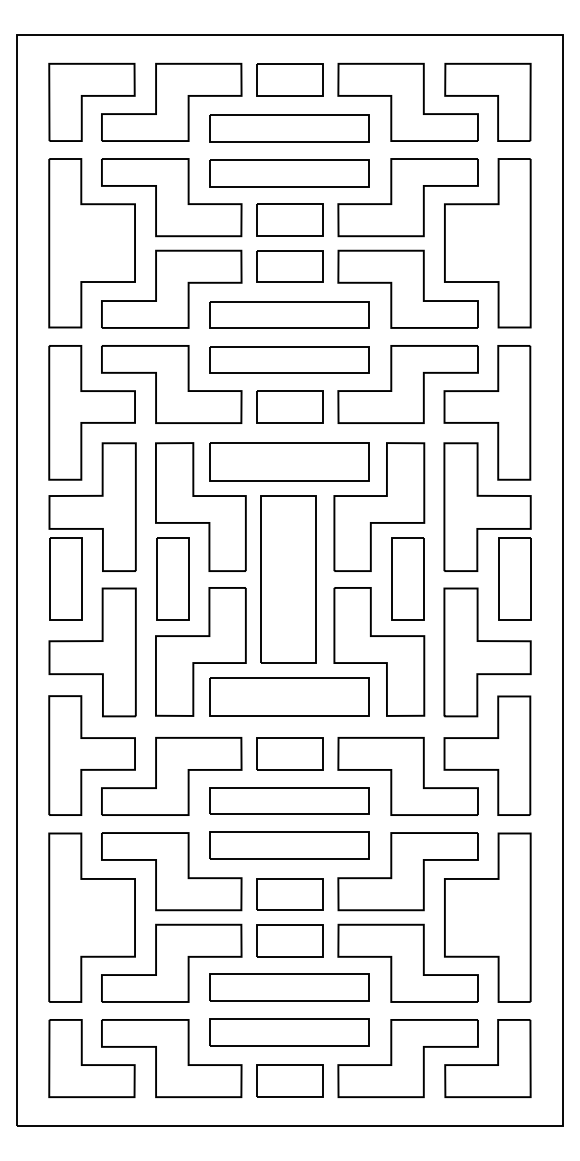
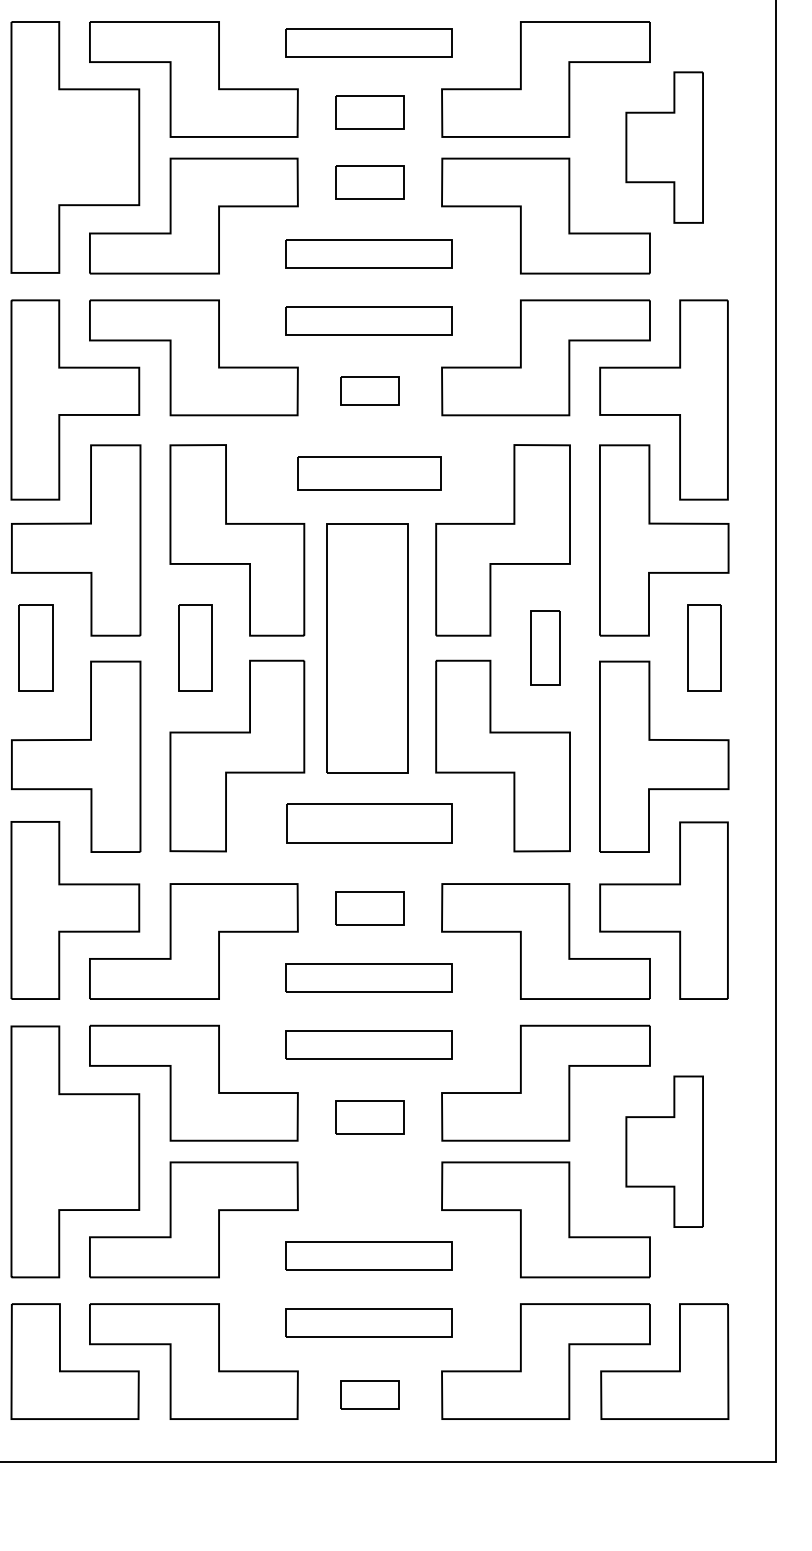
part: (289, 173) -> (369, 43), size x0.7
part: (289, 219) -> (369, 112), size x0.7
part: (487, 243) -> (664, 147), size x0.6
part: (289, 266) -> (369, 182), size x0.7
part: (289, 314) -> (369, 253), size x0.7
part: (289, 359) -> (369, 320), size x0.7
part: (289, 406) -> (369, 390), size x0.6
part: (289, 461) -> (369, 472), size x0.6
part: (65, 578) -> (35, 646), size x0.7
part: (172, 578) -> (195, 646), size x0.7
part: (407, 578) -> (545, 646), size x0.6
part: (514, 578) -> (704, 646), size x0.7
part: (289, 696) -> (369, 822), size x0.7
part: (289, 753) -> (369, 907), size x0.7
part: (289, 800) -> (369, 977), size x0.7
part: (289, 845) -> (369, 1044), size x0.7
part: (289, 894) -> (369, 1117), size x0.7
part: (487, 917) -> (664, 1151), size x0.6
part: (289, 940) -> (369, 1185), removed
part: (289, 987) -> (369, 1255), size x0.7
part: (289, 1032) -> (369, 1322), size x0.7
part: (289, 1080) -> (369, 1394), size x0.6

